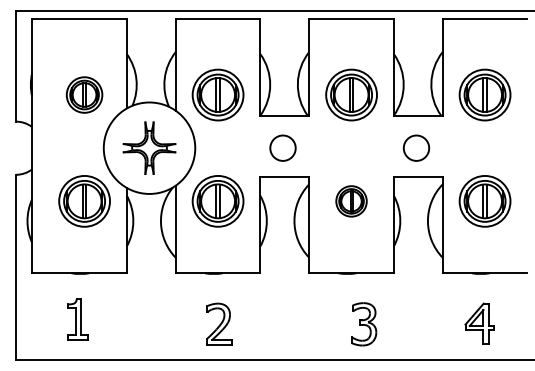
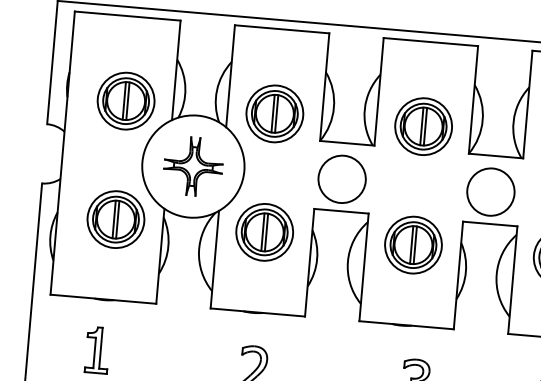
part: (84, 94) -> (126, 100), size x1.43
circle: (282, 148) -> (341, 179), size x1.67
circle: (416, 148) -> (490, 192), size x1.67
part: (351, 201) -> (413, 245), size x1.67

